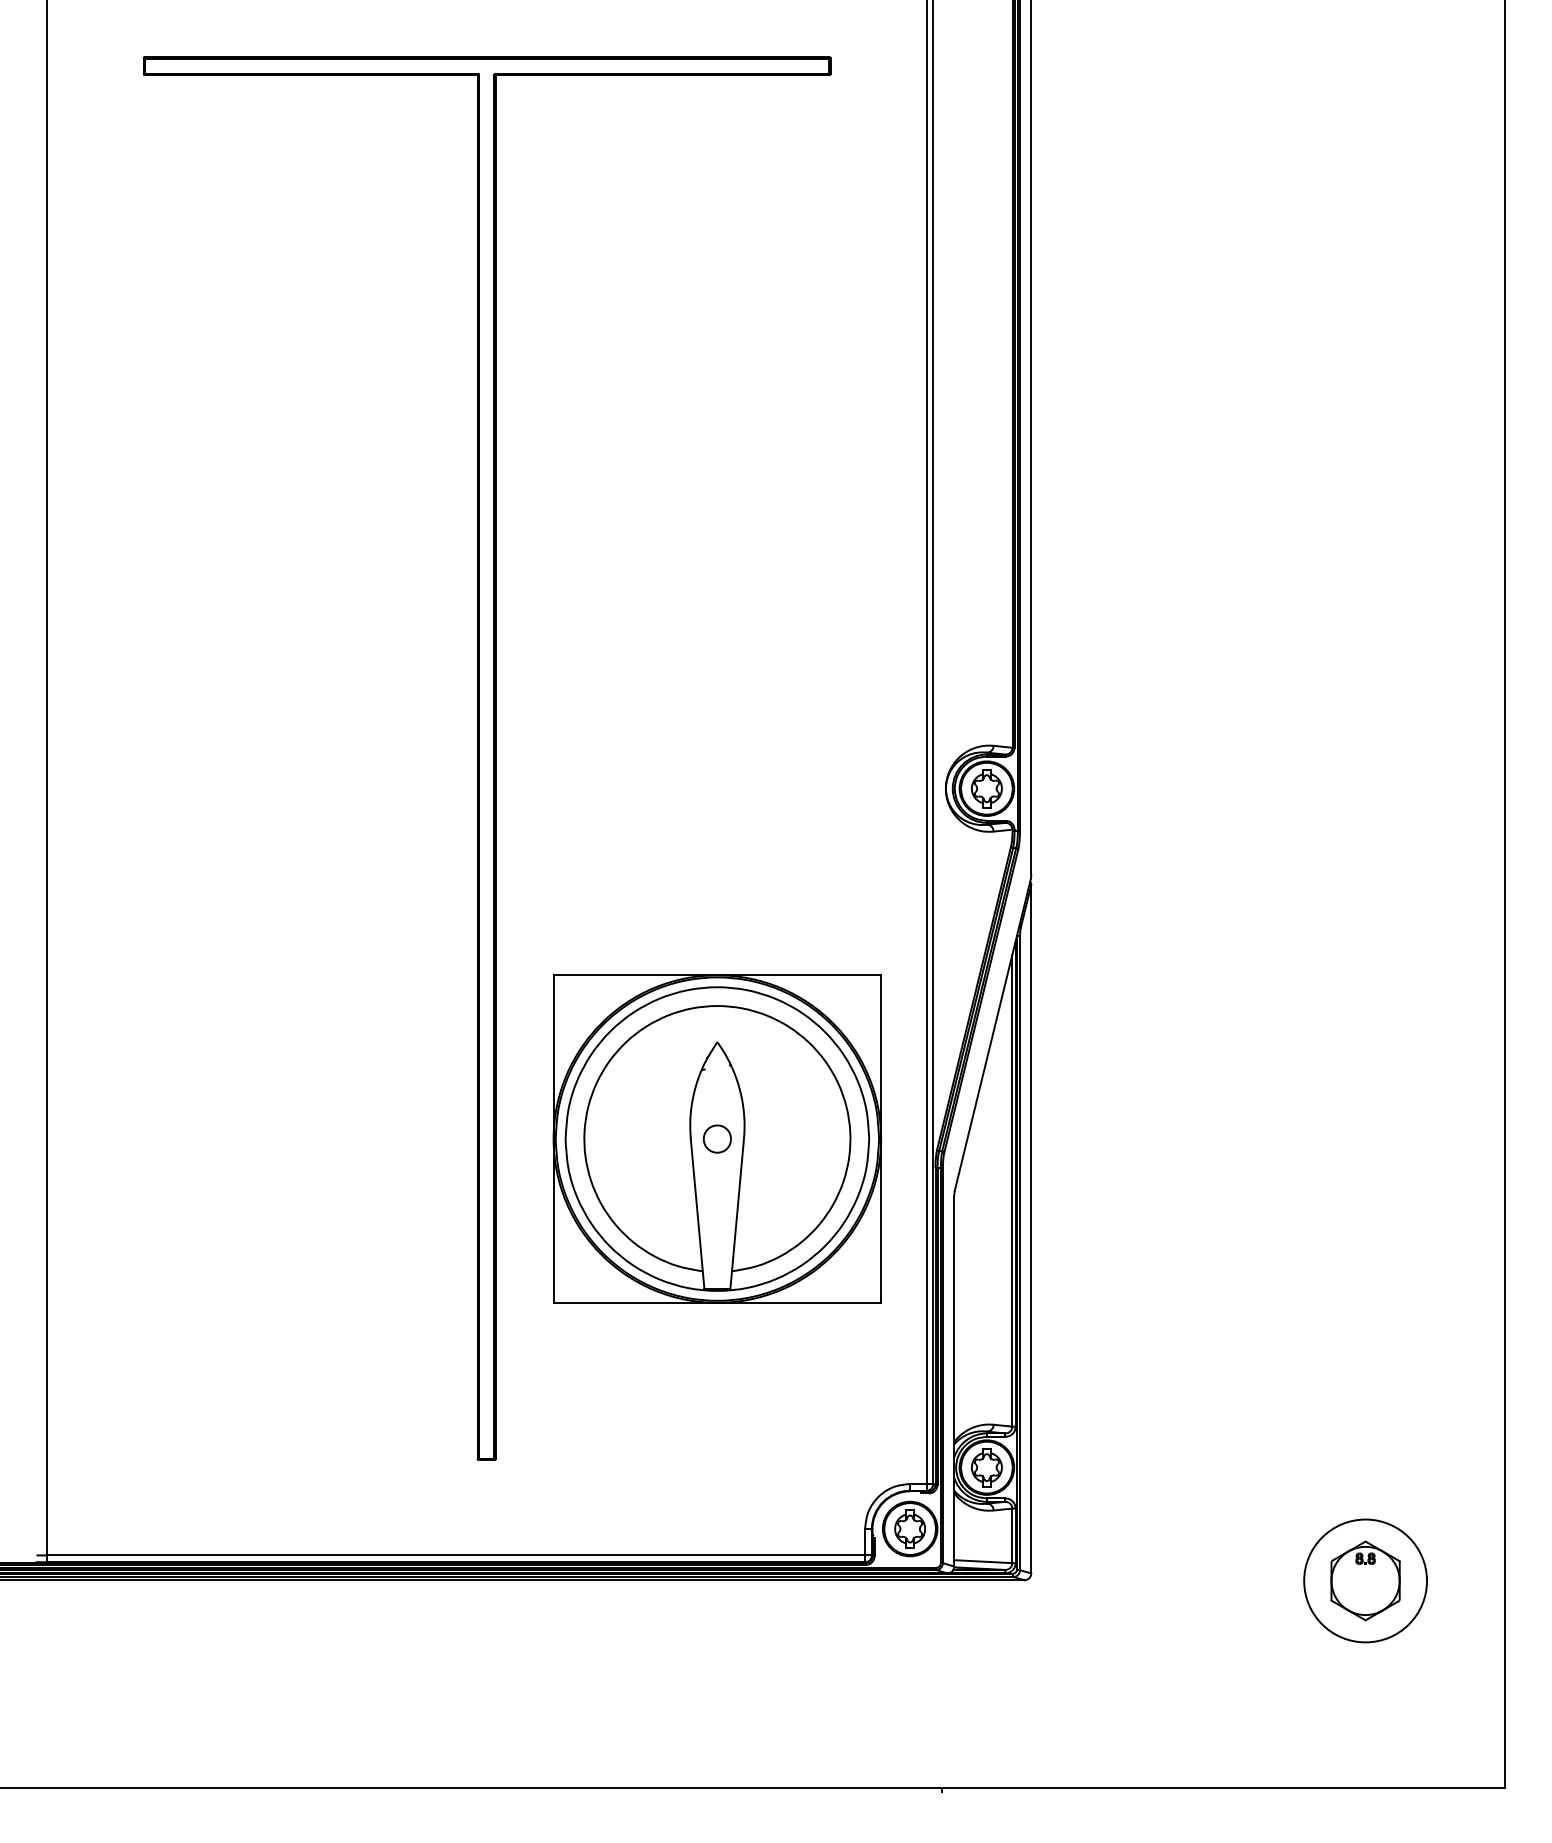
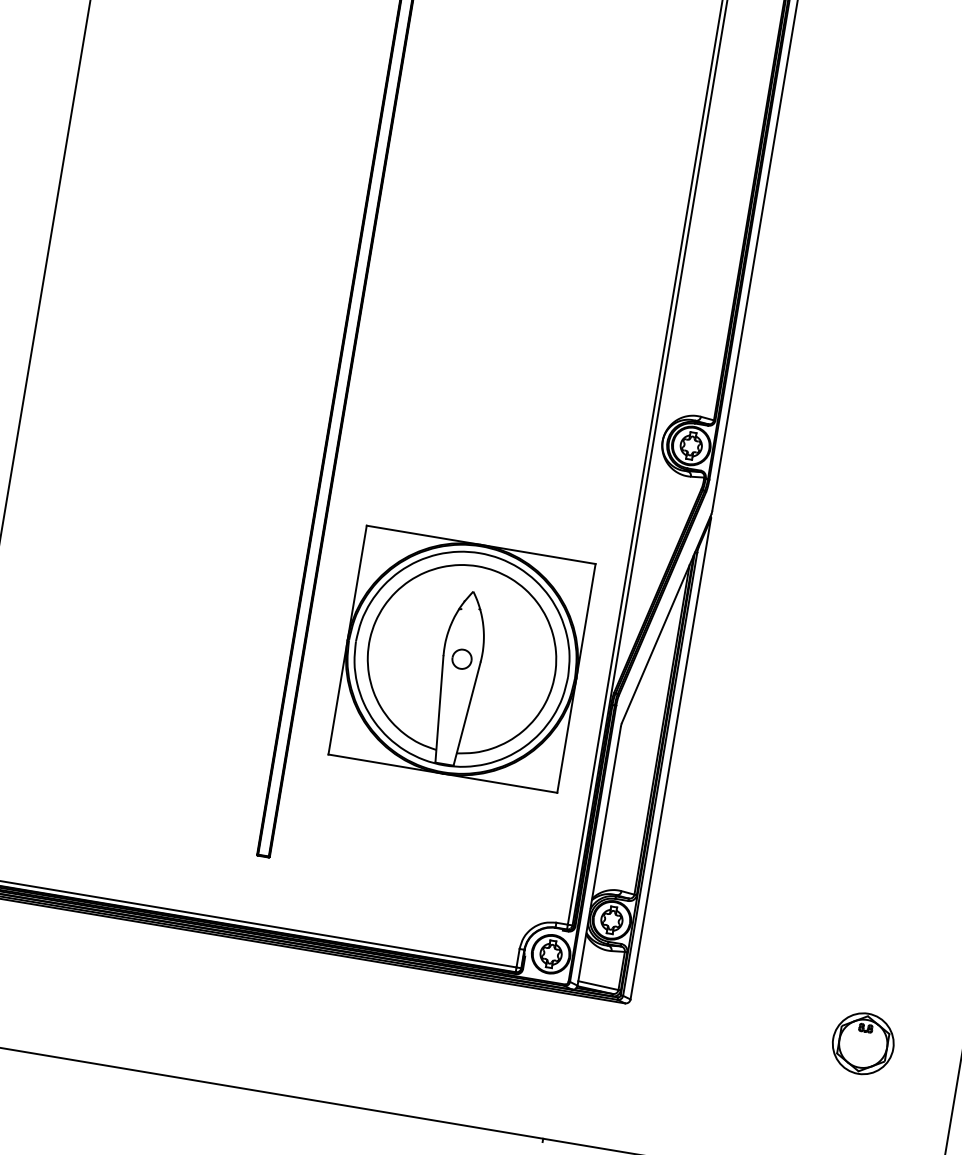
circle: (1365, 1580) -> (863, 1043), size x0.7

